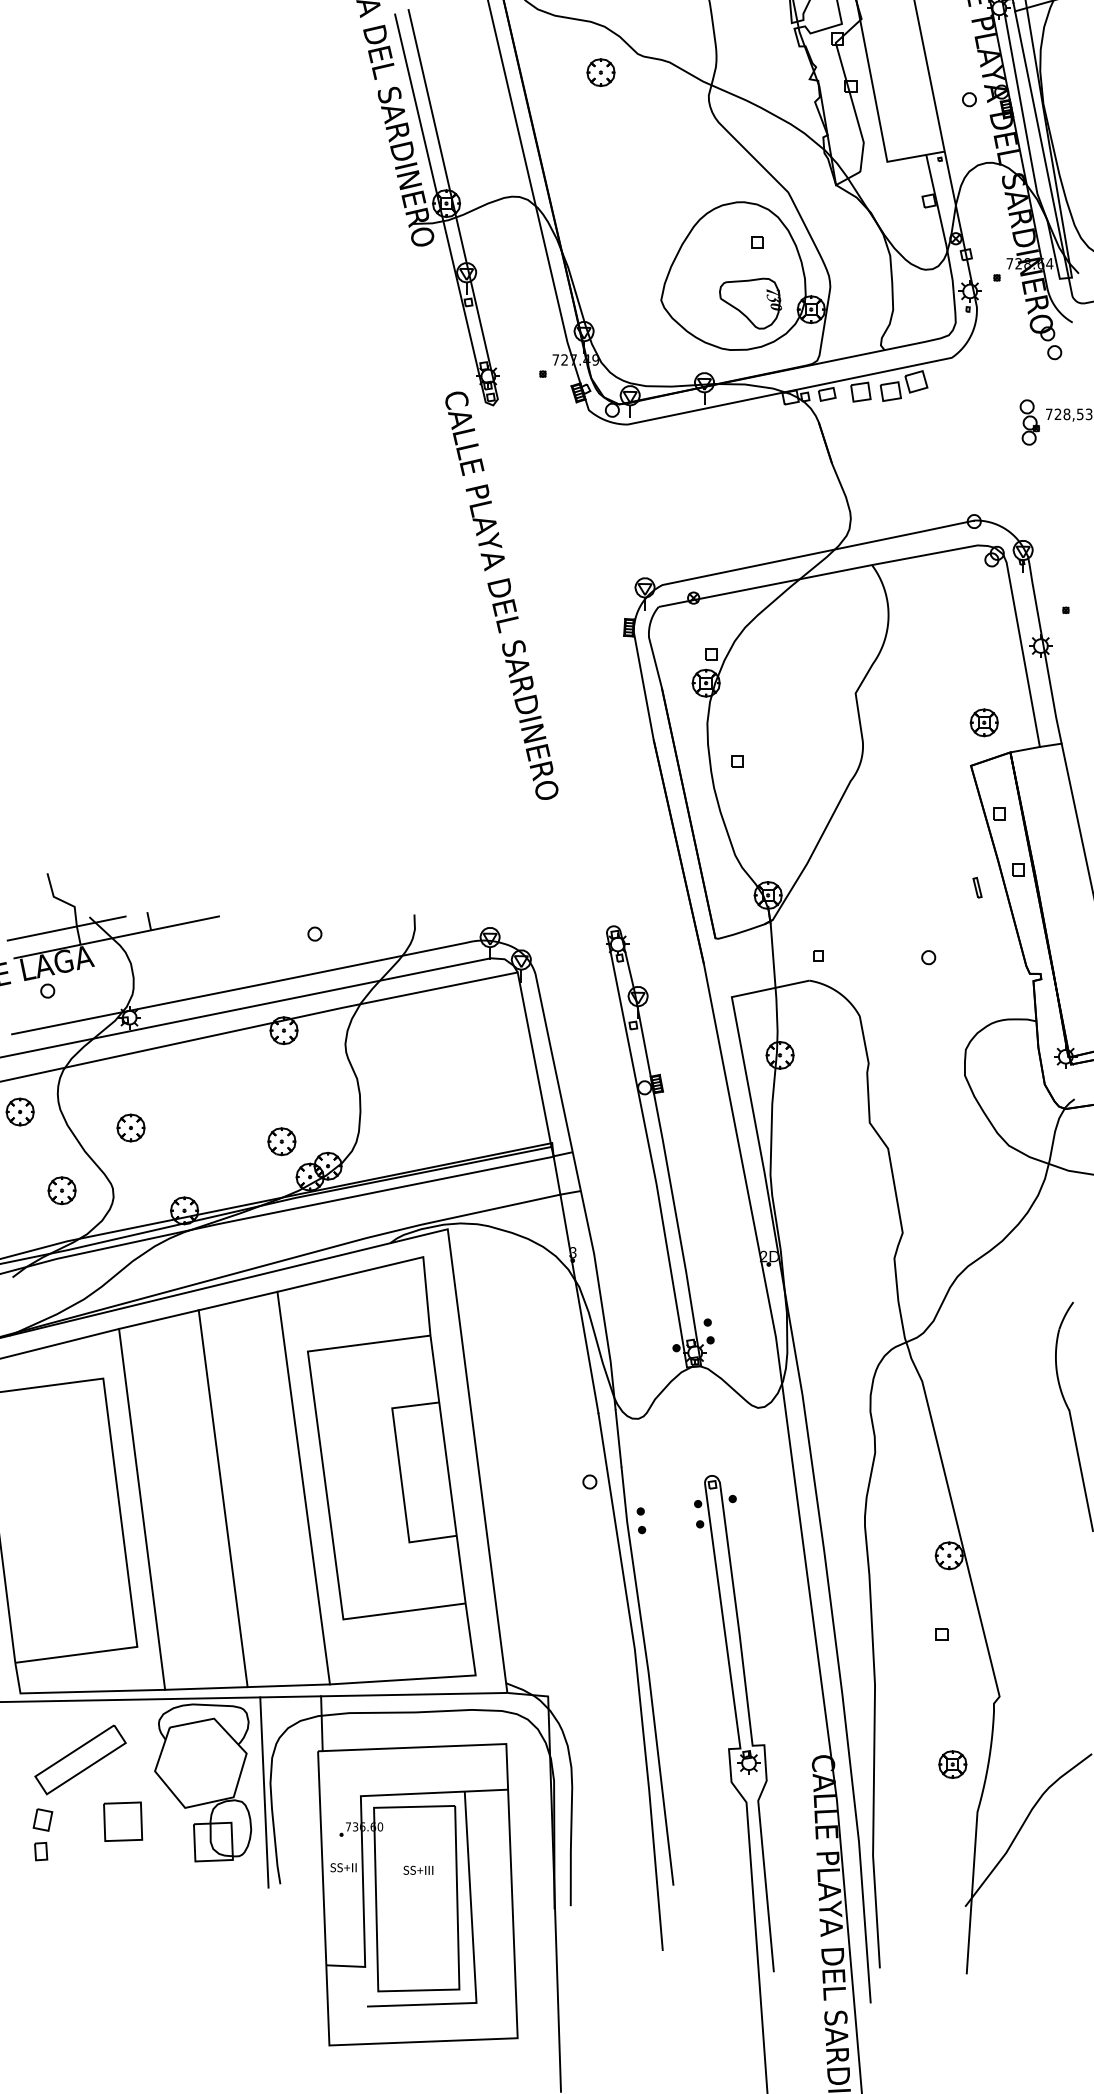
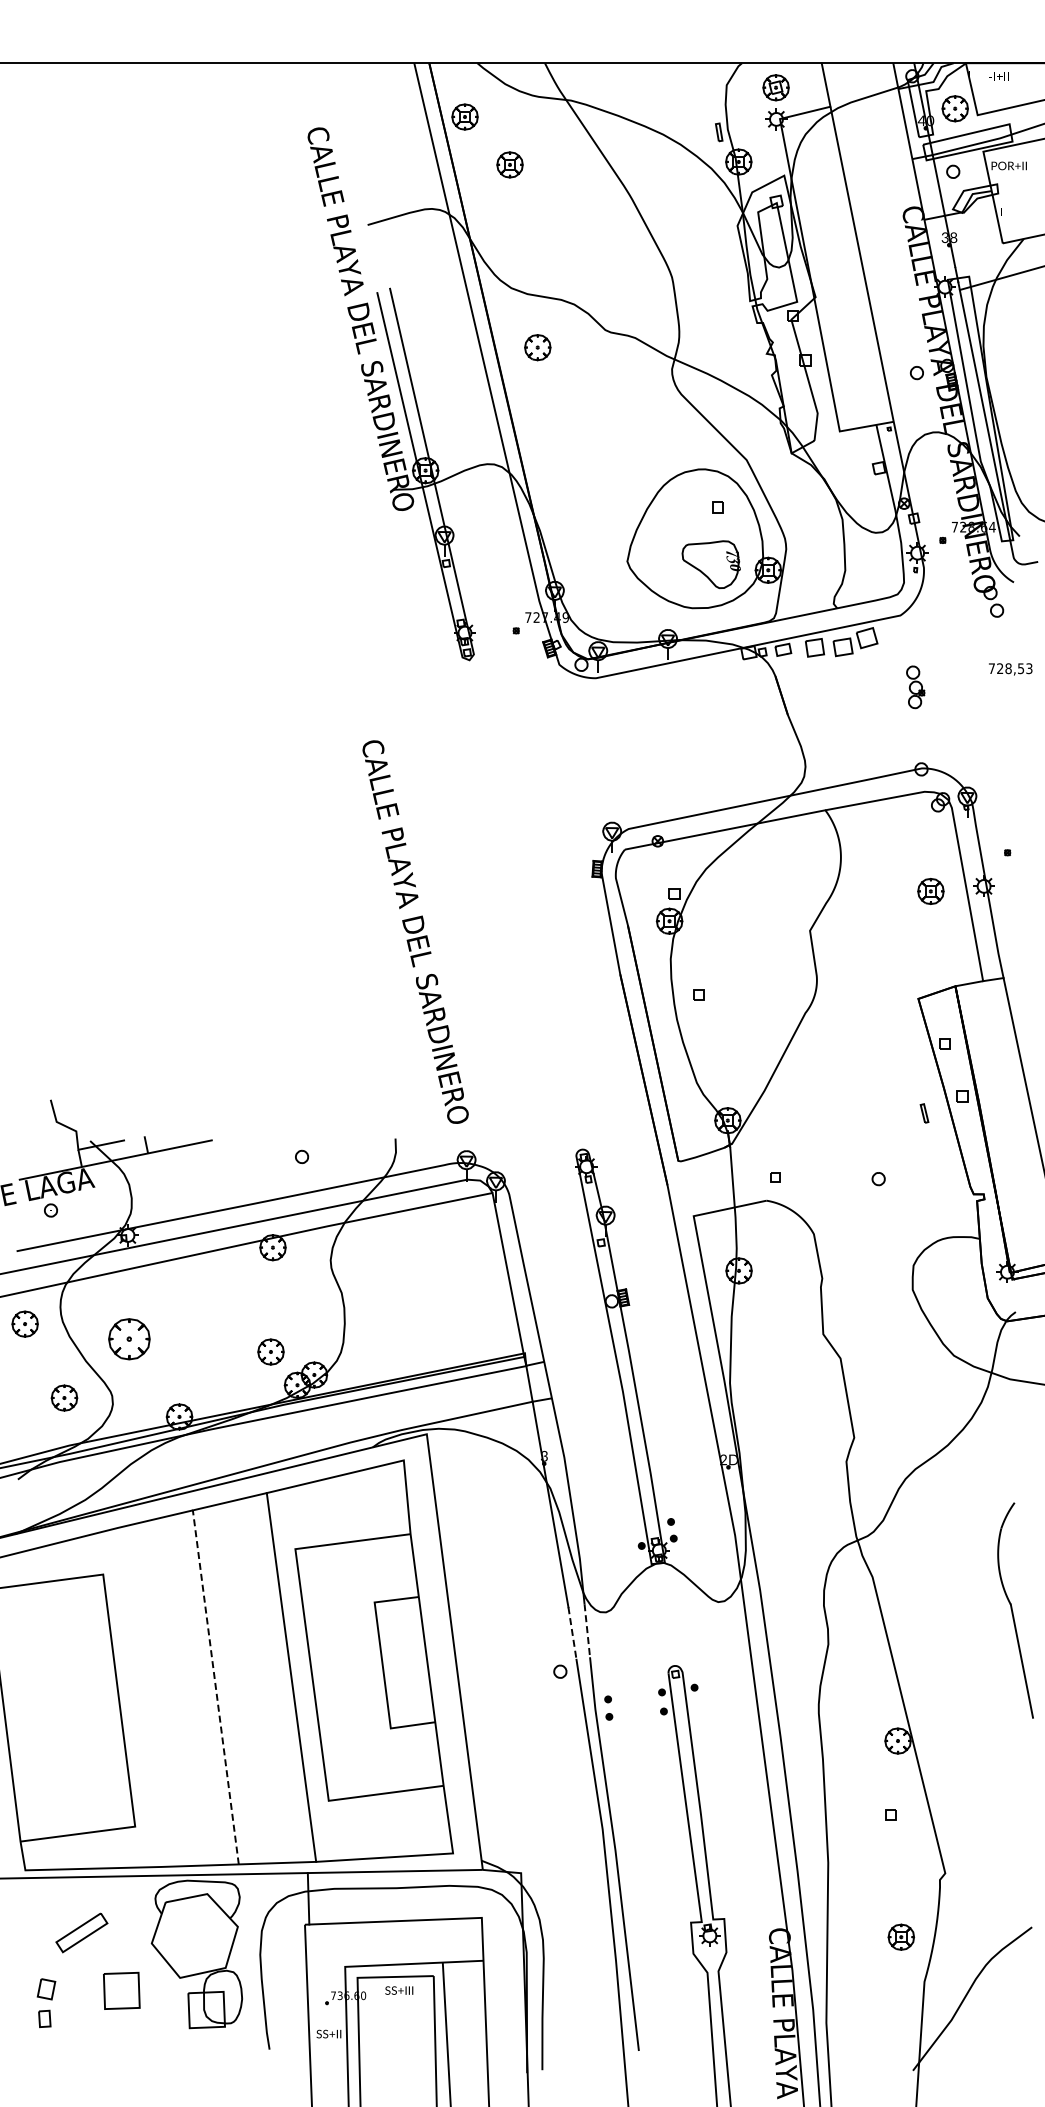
part: (600, 72) -> (537, 347), moved
part: (1029, 422) -> (915, 687), moved
text: (501, 595) -> (415, 931), moved
part: (983, 722) -> (930, 891), moved
line: (41, 933) -> (45, 1156), removed
part: (130, 1127) -> (128, 1338), size x1.6
line: (618, 1438) -> (587, 1630), solid -> dashed
line: (602, 1441) -> (572, 1633), solid -> dashed
line: (222, 1497) -> (215, 1686), solid -> dashed
line: (141, 1508) -> (139, 1696), removed
part: (80, 1759) -> (81, 1932), size x0.6
line: (264, 1792) -> (254, 1963), removed
text: (418, 1870) -> (399, 1990), moved

